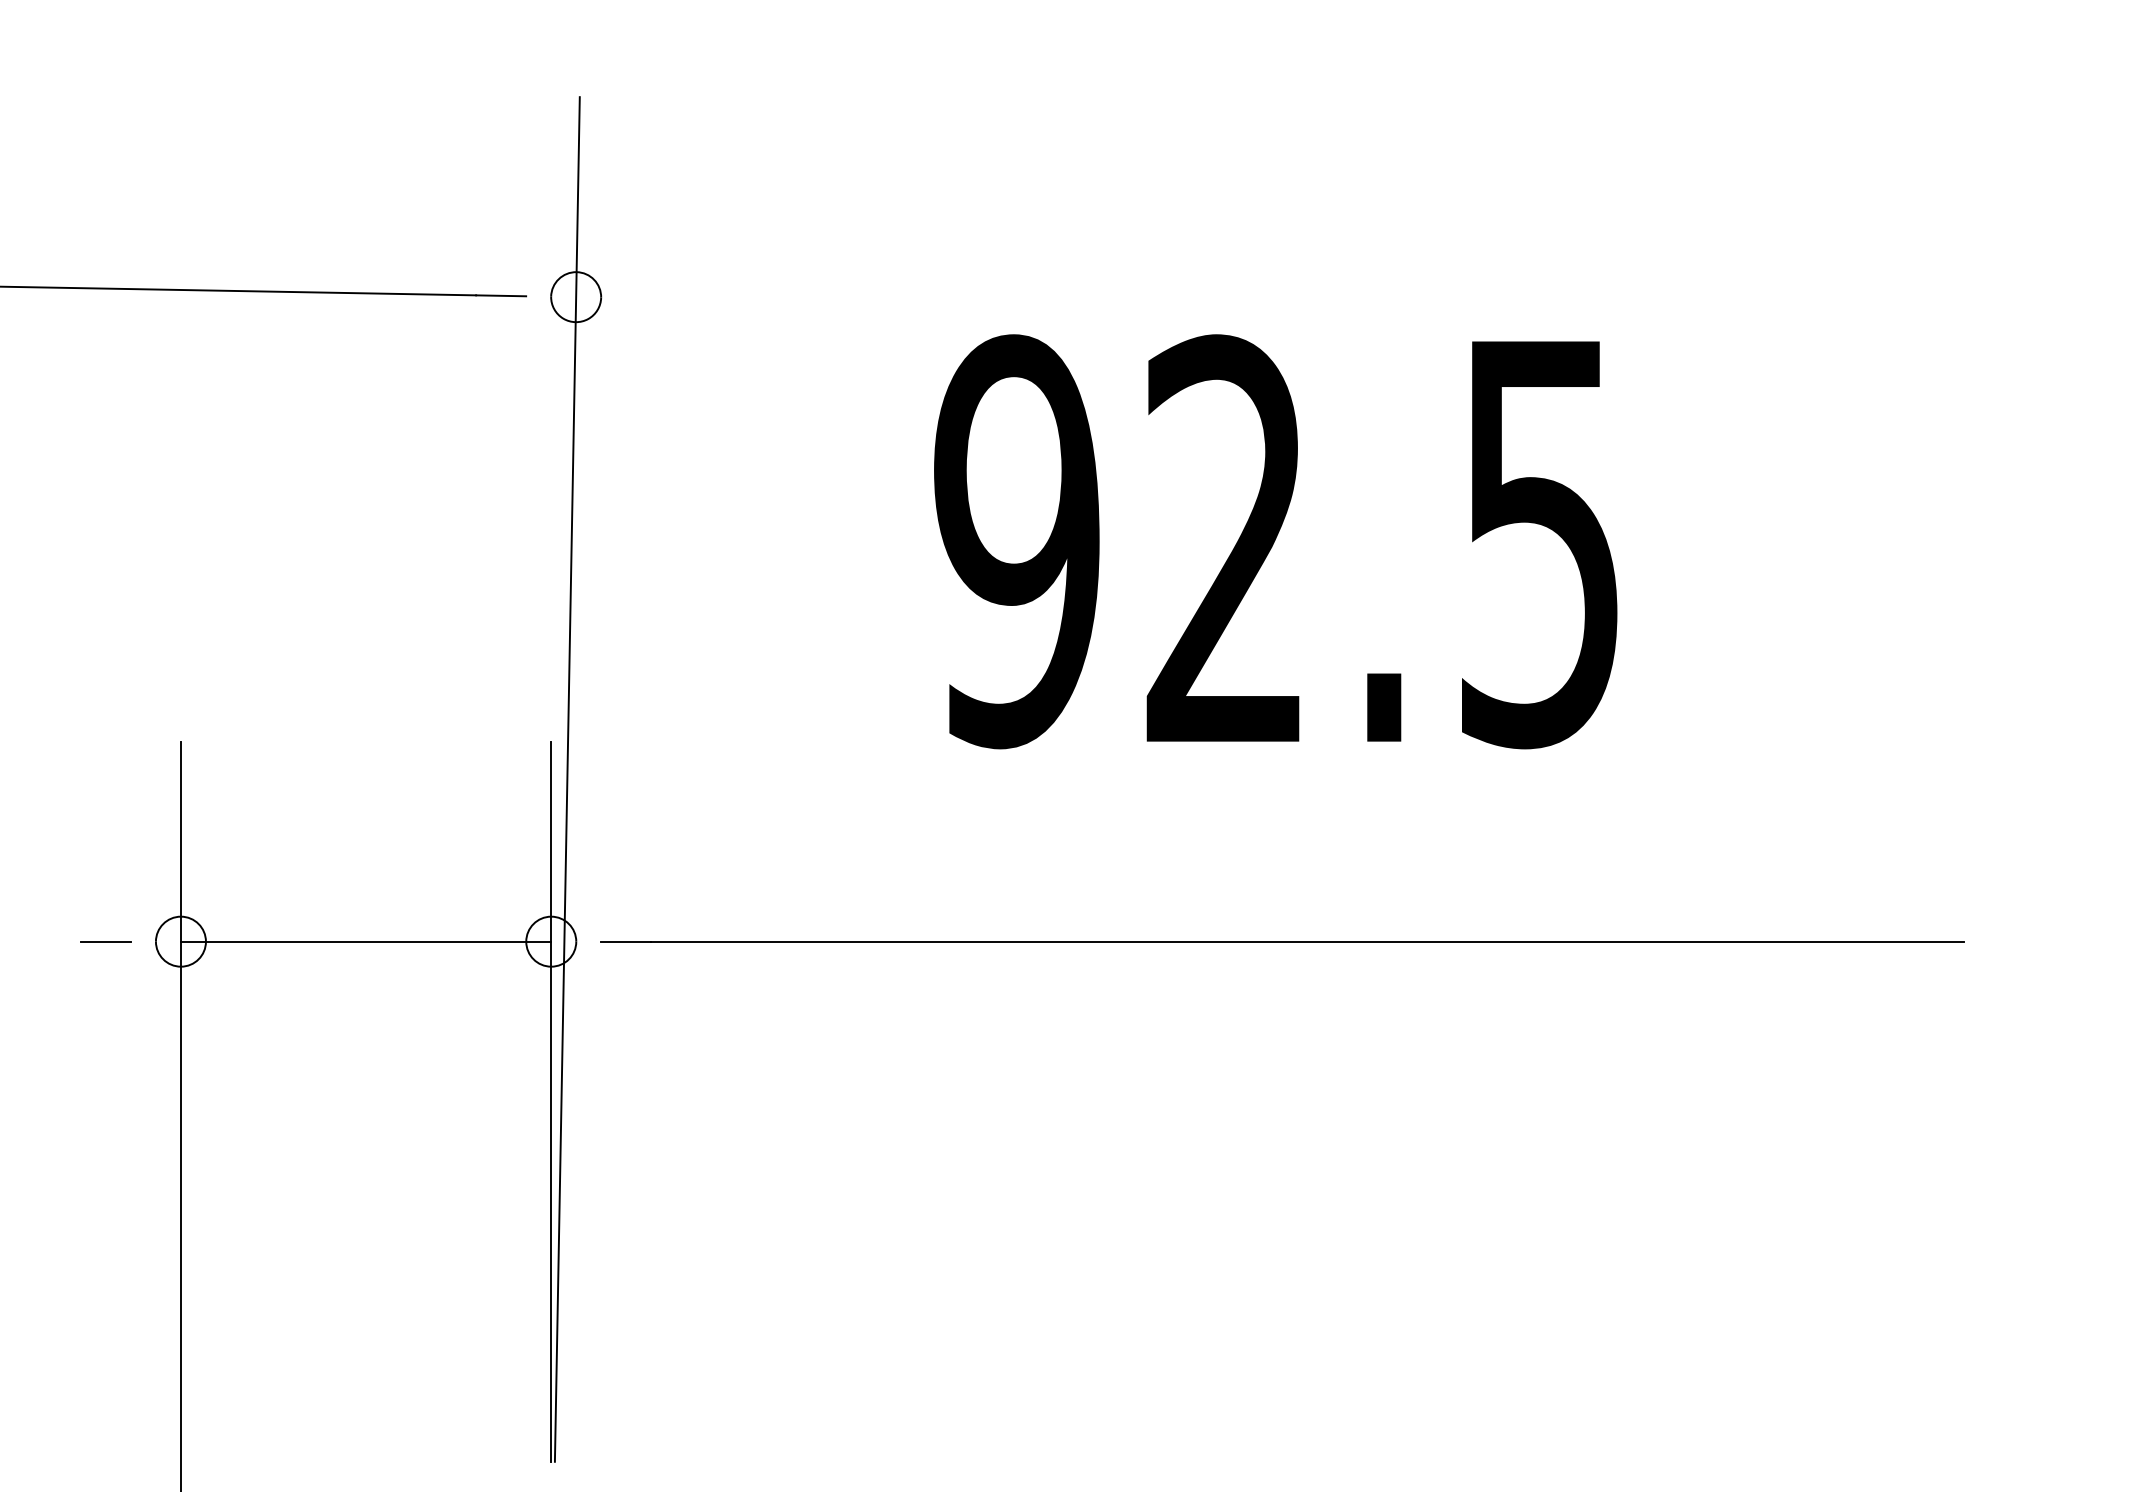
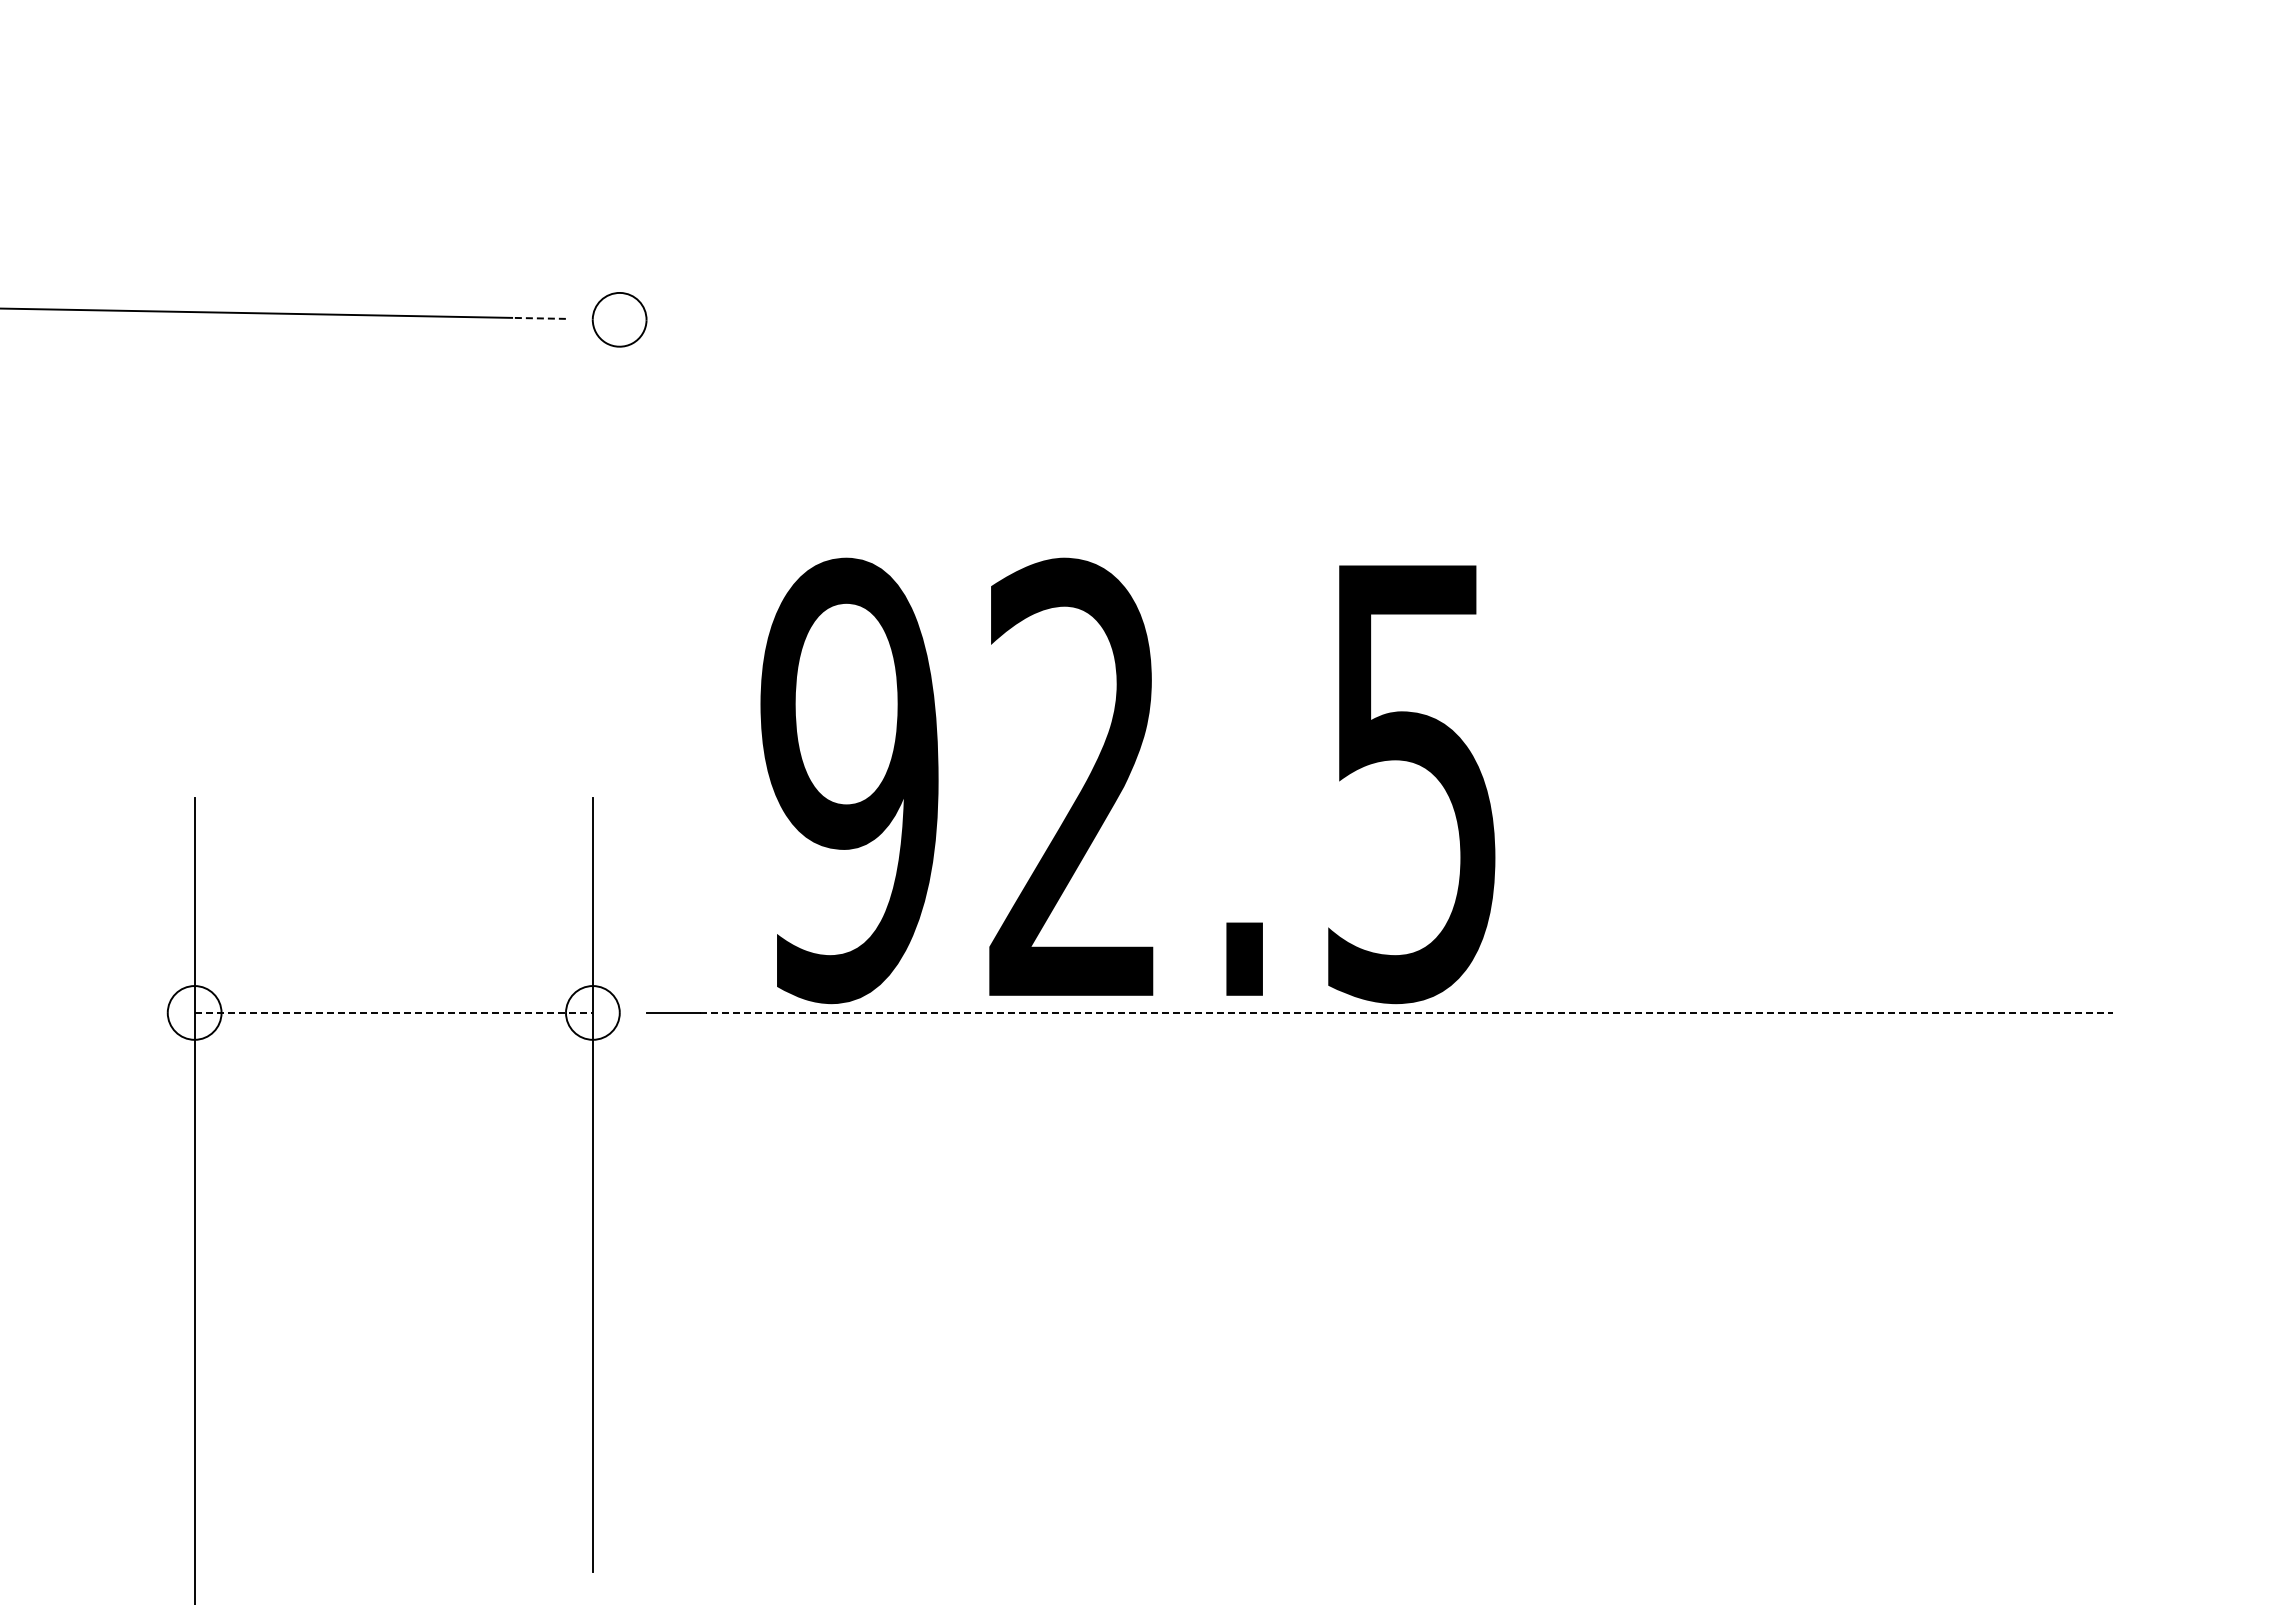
line: (500, 295) -> (538, 318), solid -> dashed
text: (1275, 541) -> (1127, 780), moved
line: (566, 779) -> (609, 838), removed
line: (105, 941) -> (113, 1012), removed
line: (366, 941) -> (394, 1012), solid -> dashed
line: (1308, 941) -> (1407, 1012), solid -> dashed

